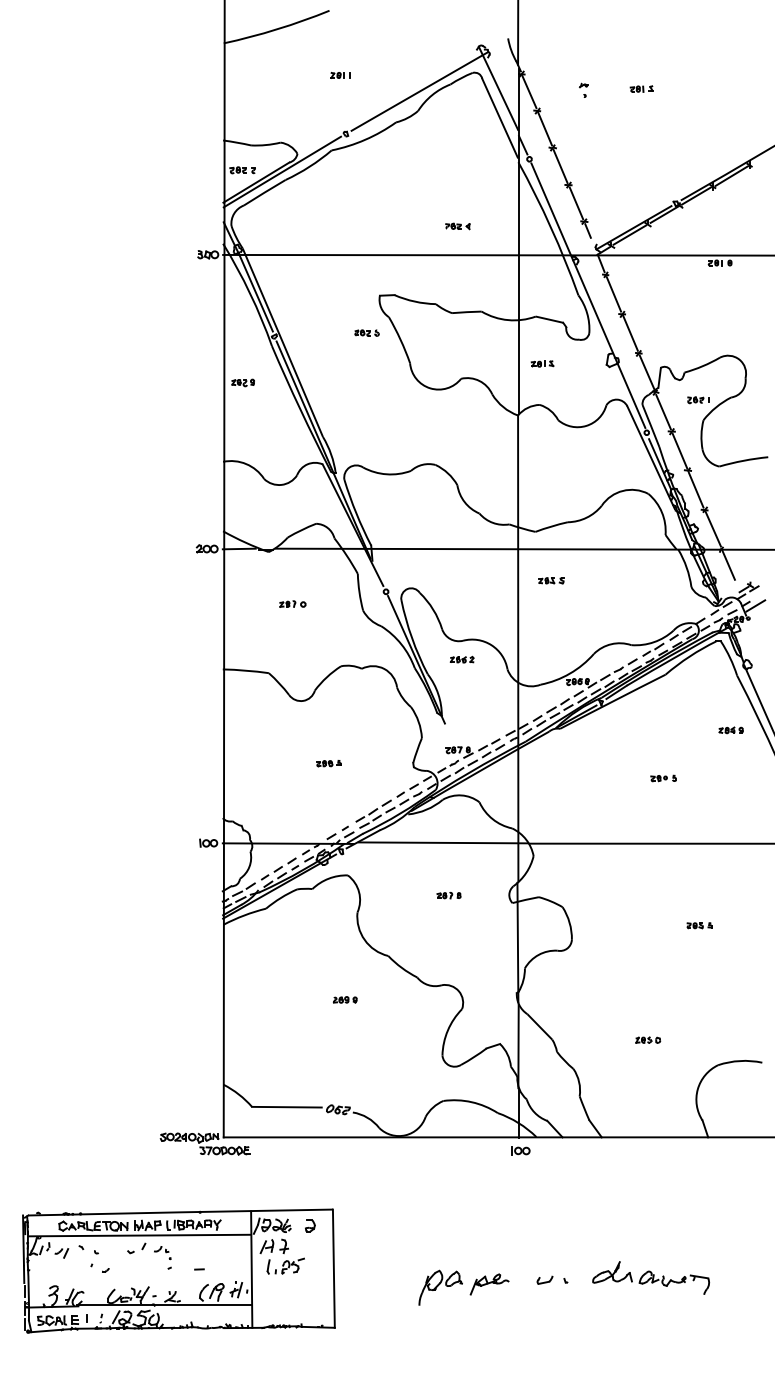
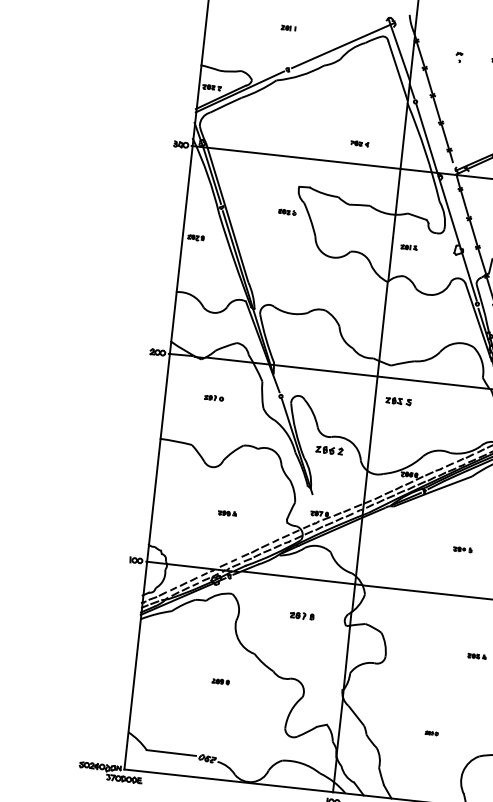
part: (551, 580) -> (398, 401), size x1.4
part: (461, 659) -> (329, 450), size x1.6
part: (448, 895) -> (301, 615), size x1.4
part: (648, 1039) -> (432, 732), size x0.7

